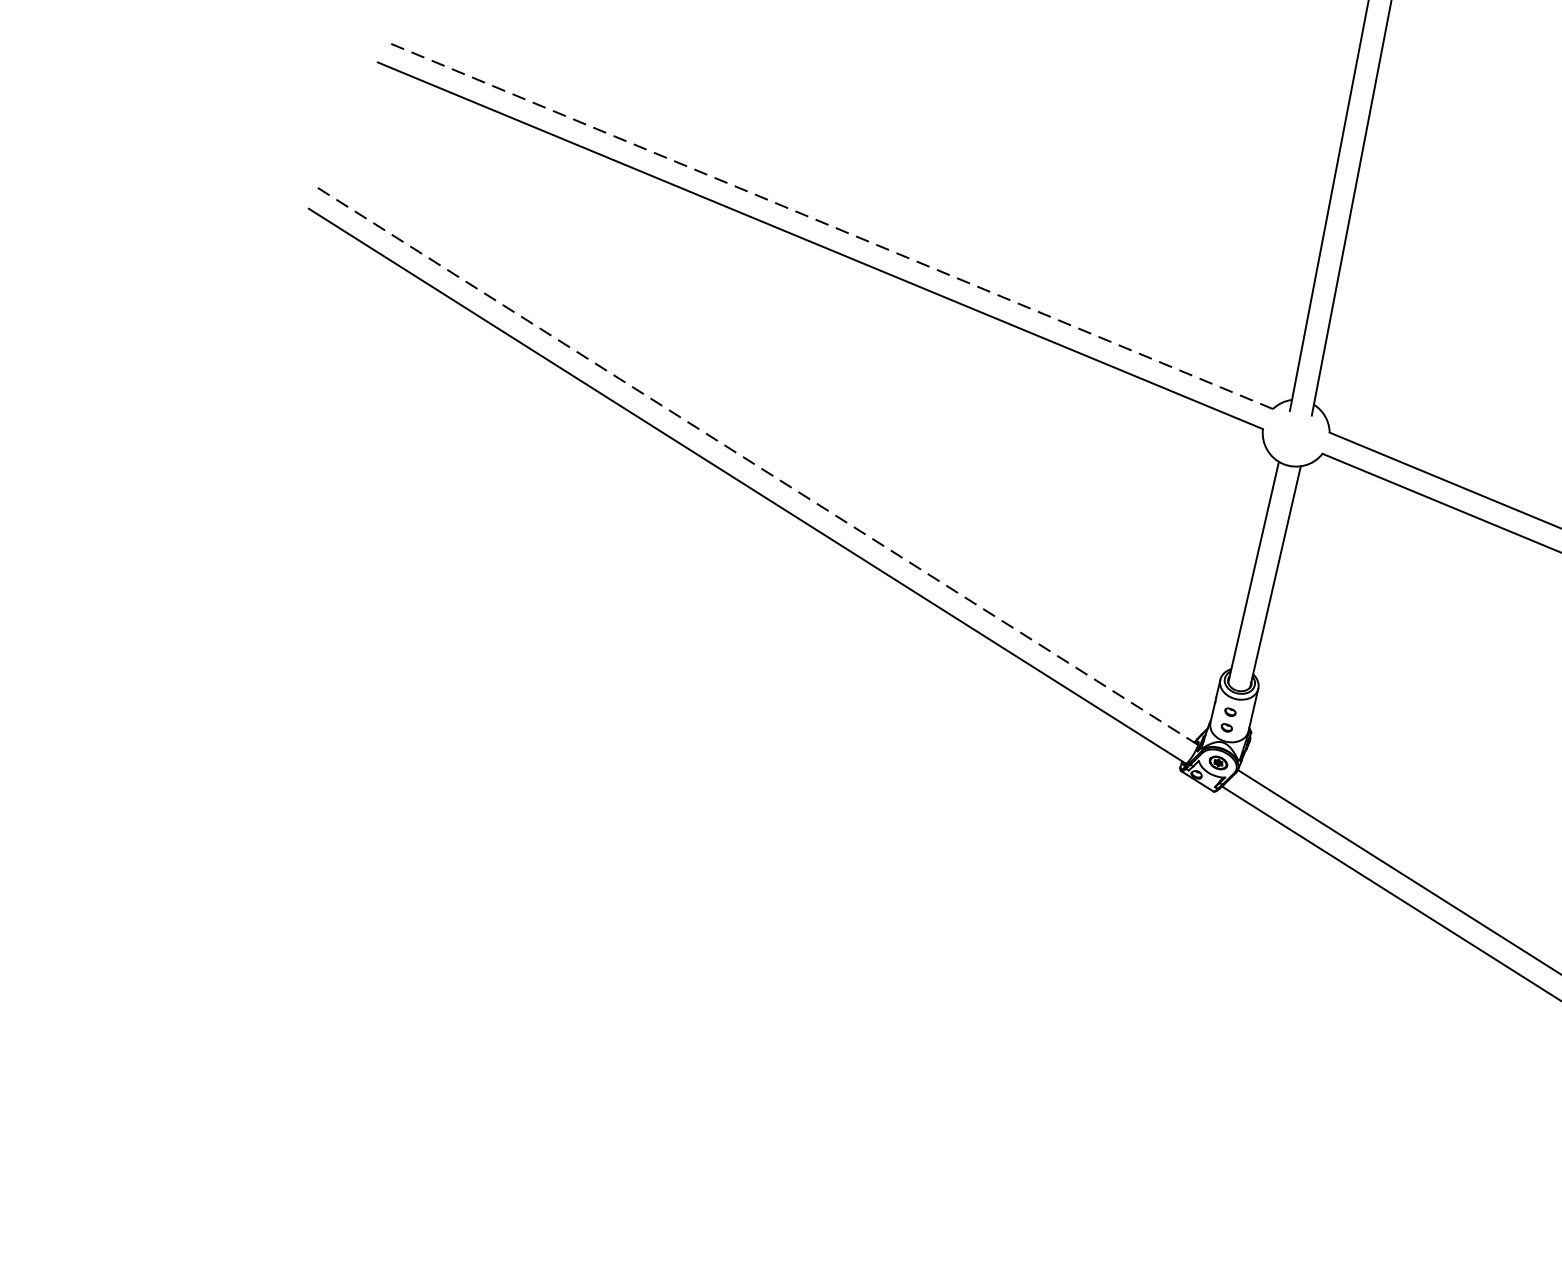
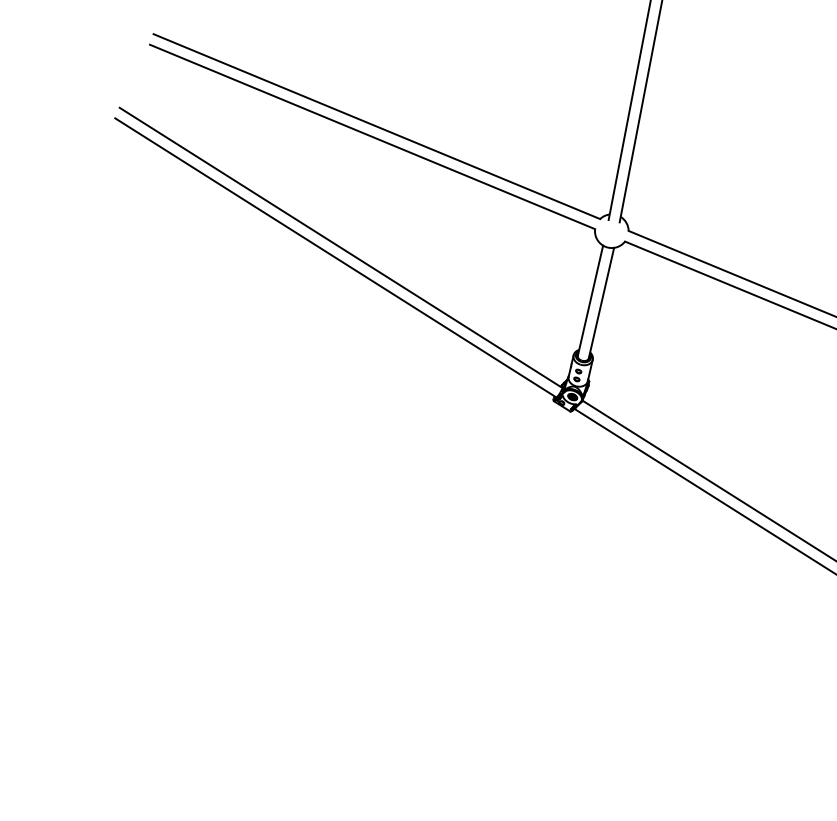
line: (828, 224) -> (376, 126), dashed -> solid
line: (756, 465) -> (340, 247), dashed -> solid

